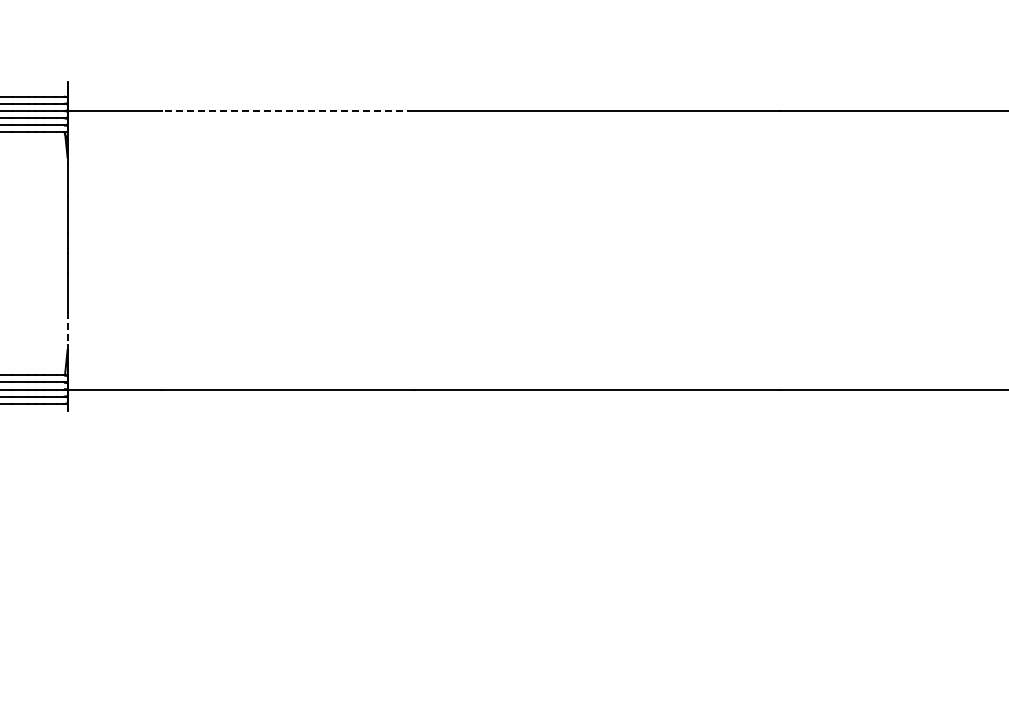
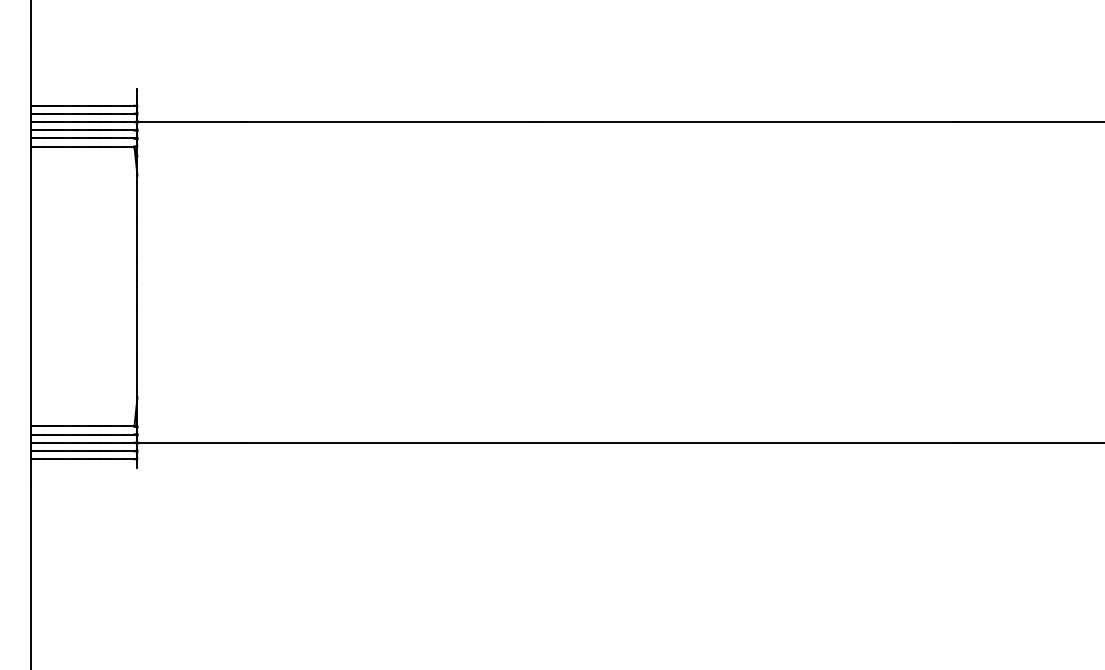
line: (287, 111) -> (390, 122), dashed -> solid
line: (67, 329) -> (137, 373), dashed -> solid

